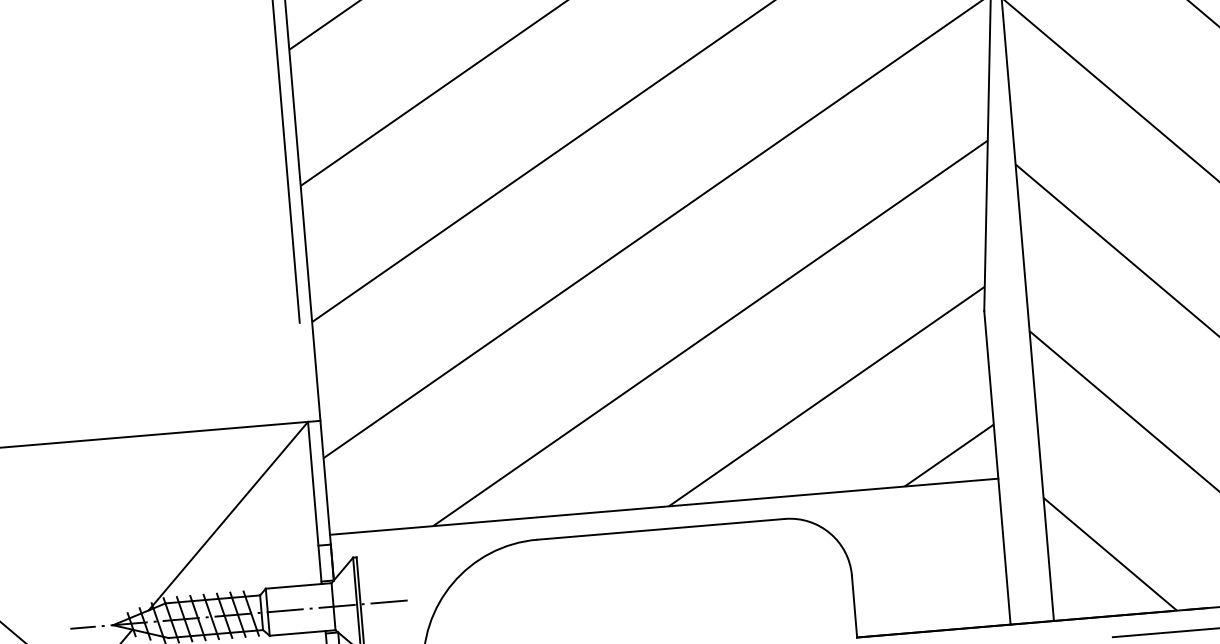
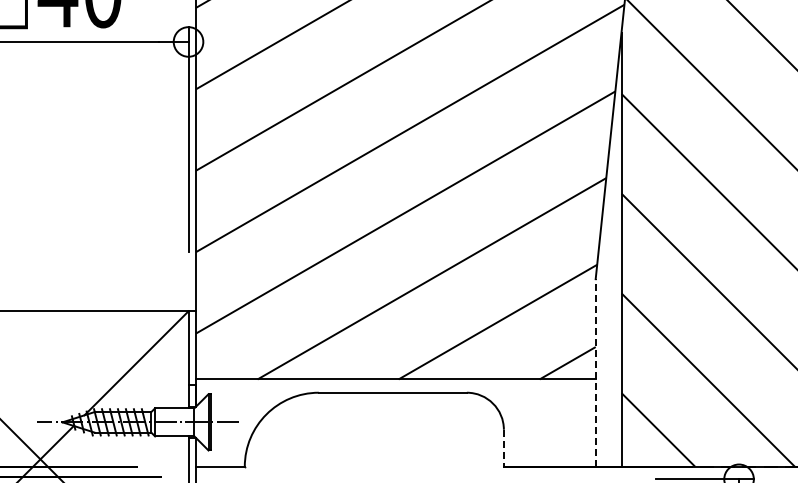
line: (997, 467) -> (595, 372), solid -> dashed
line: (853, 607) -> (503, 448), solid -> dashed

